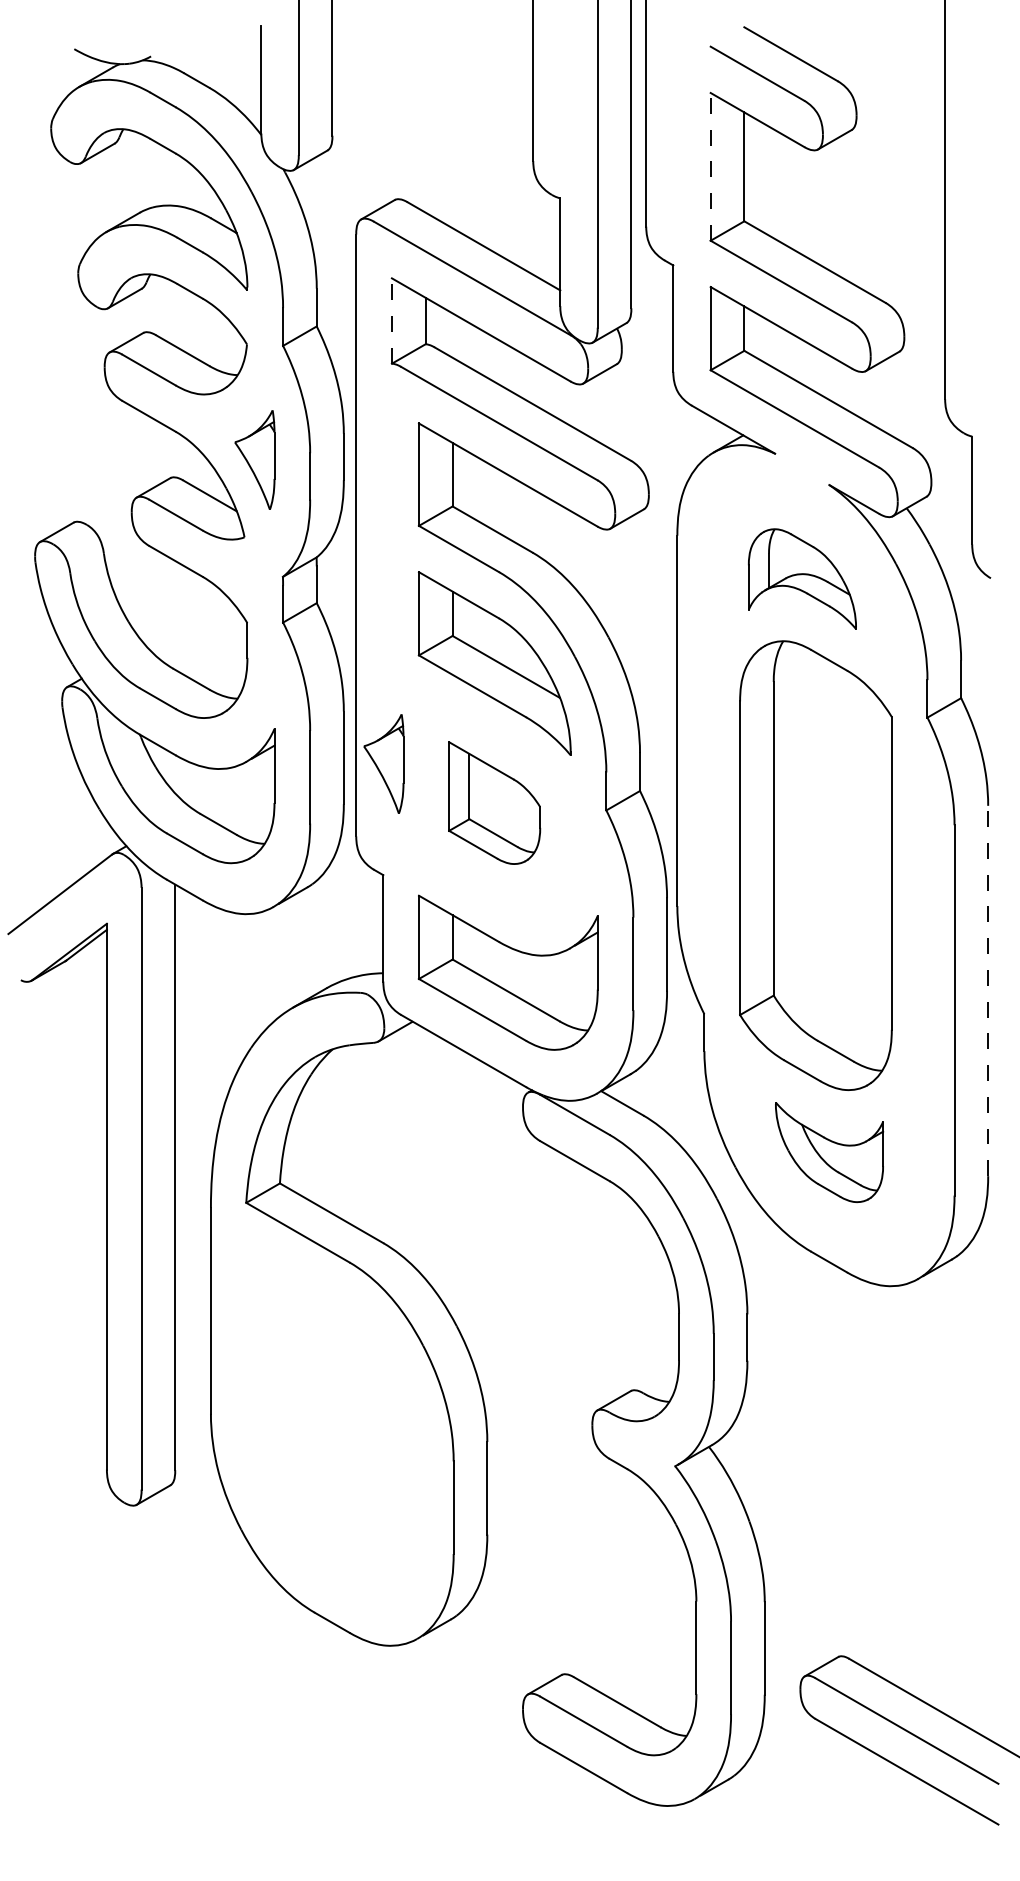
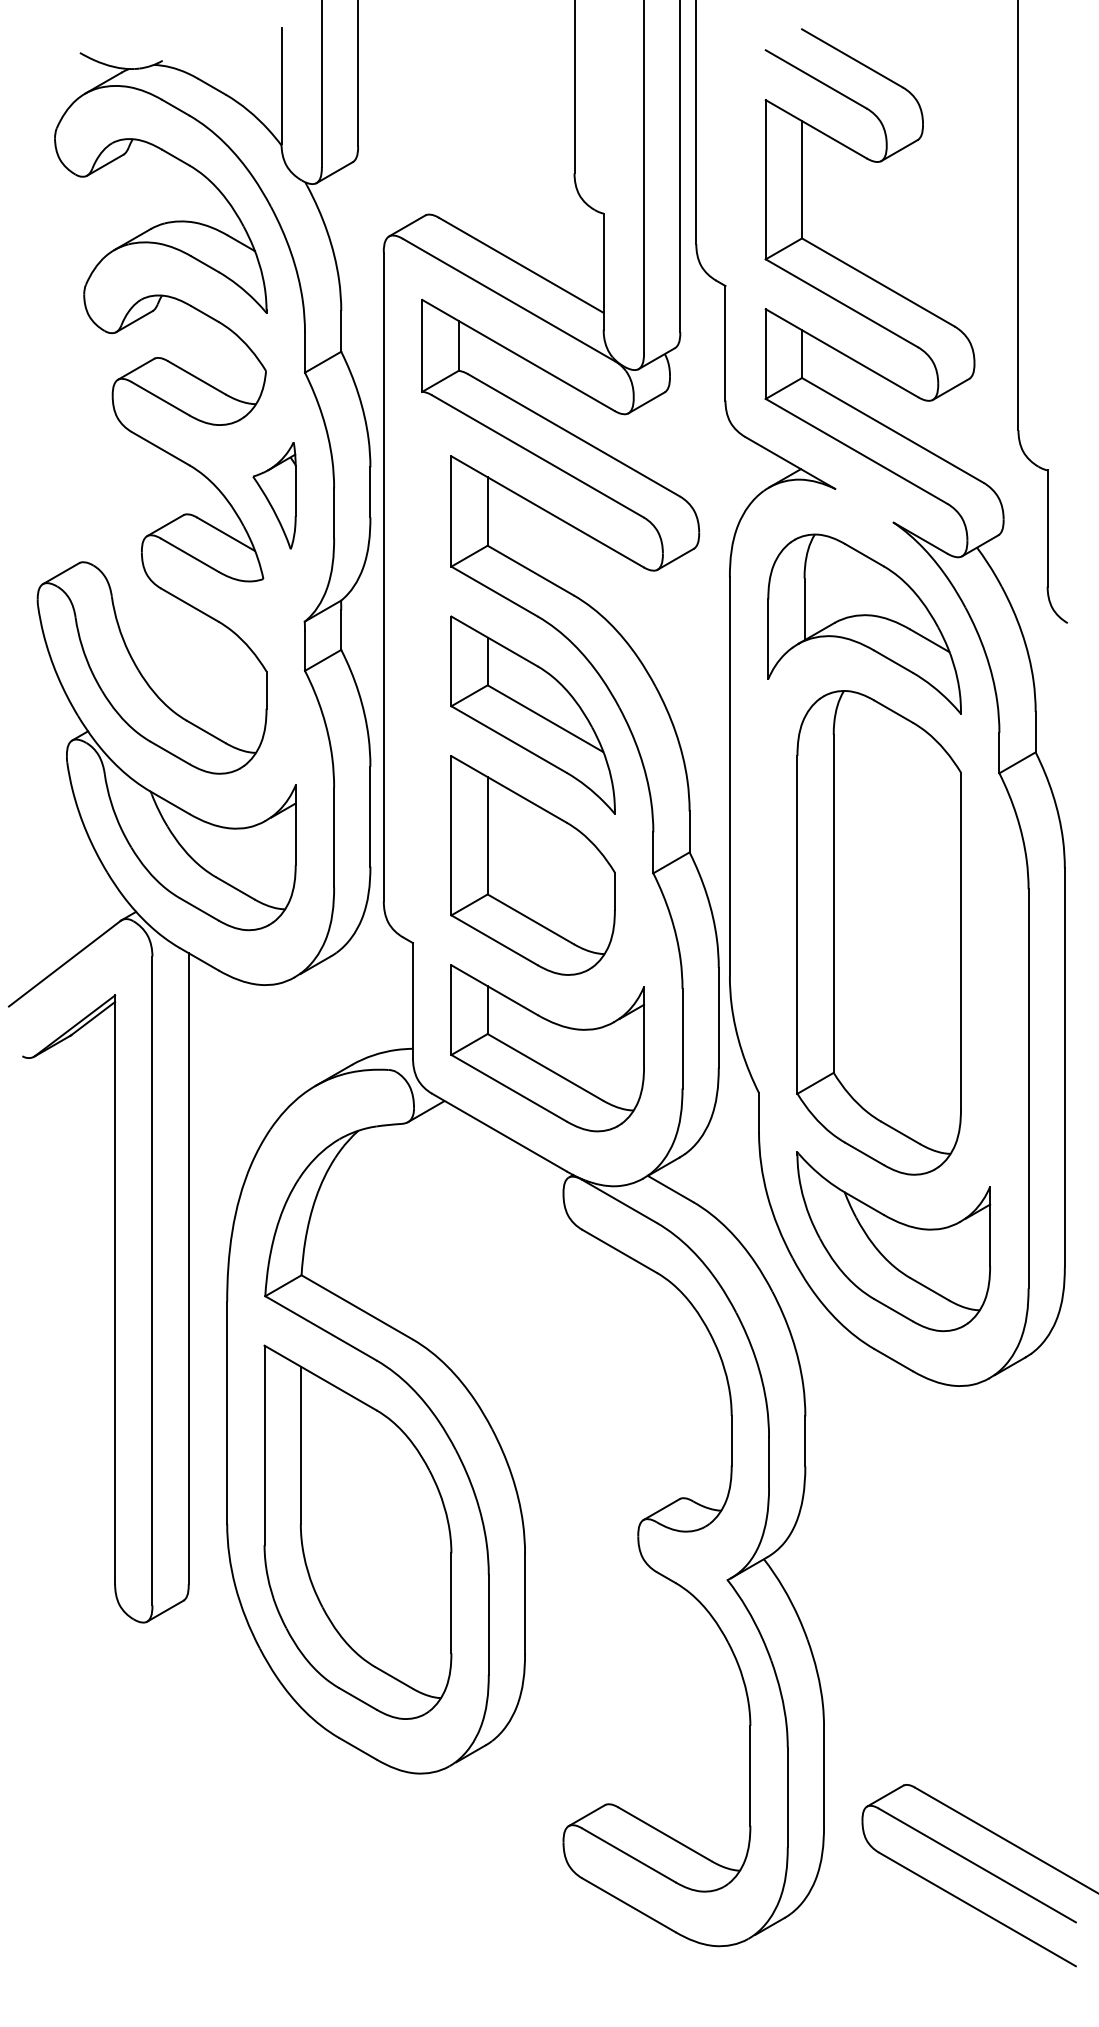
line: (710, 166) -> (765, 179), dashed -> solid
line: (391, 321) -> (421, 346), dashed -> solid
part: (802, 578) -> (864, 623), size x1.67
part: (383, 763) -> (413, 822), removed
part: (494, 802) -> (532, 864), size x1.67
line: (988, 990) -> (1065, 1067), dashed -> solid
part: (829, 1152) -> (893, 1241), size x1.67
part: (331, 1421) -> (357, 1531), added

